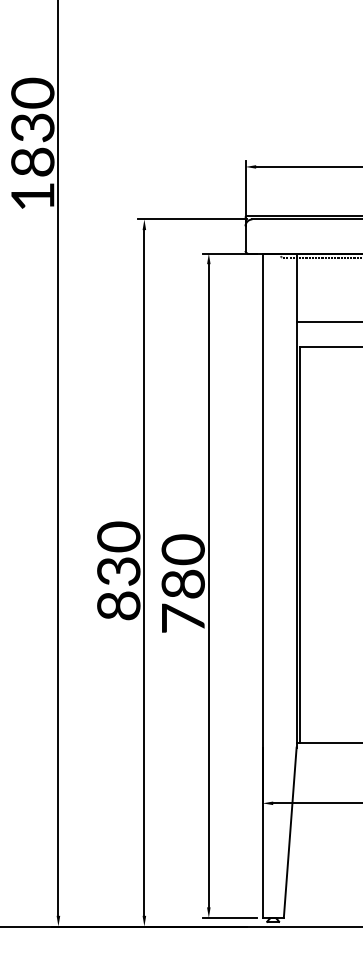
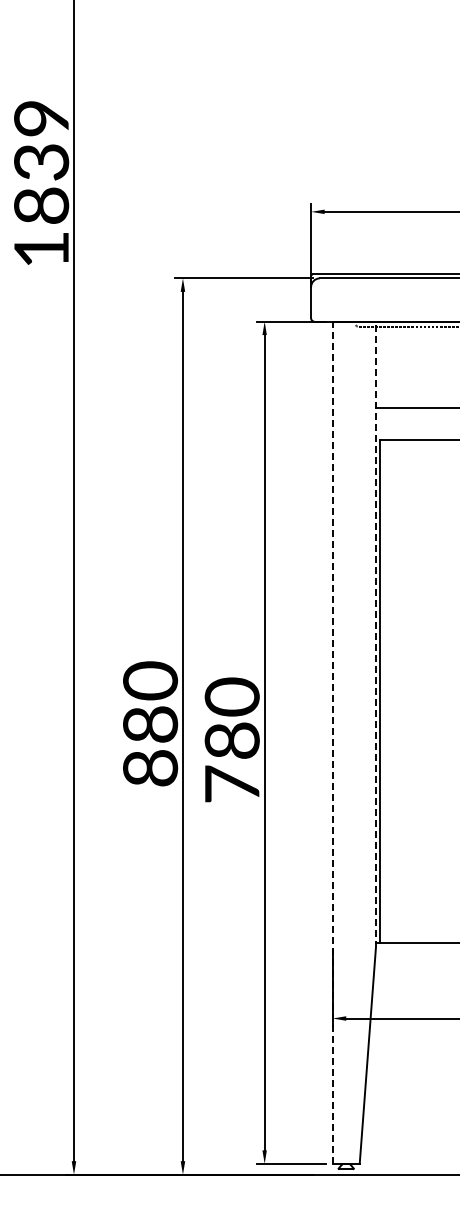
text: (32, 92) -> (41, 117), 1830 -> 1839
line: (296, 500) -> (375, 634), solid -> dashed
text: (118, 571) -> (150, 724), 830 -> 880
line: (262, 585) -> (332, 742), solid -> dashed

